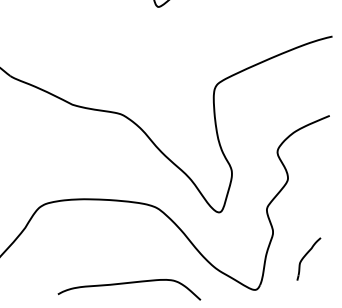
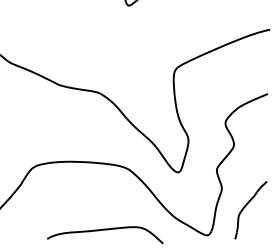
part: (308, 259) -> (250, 210), size x1.67

